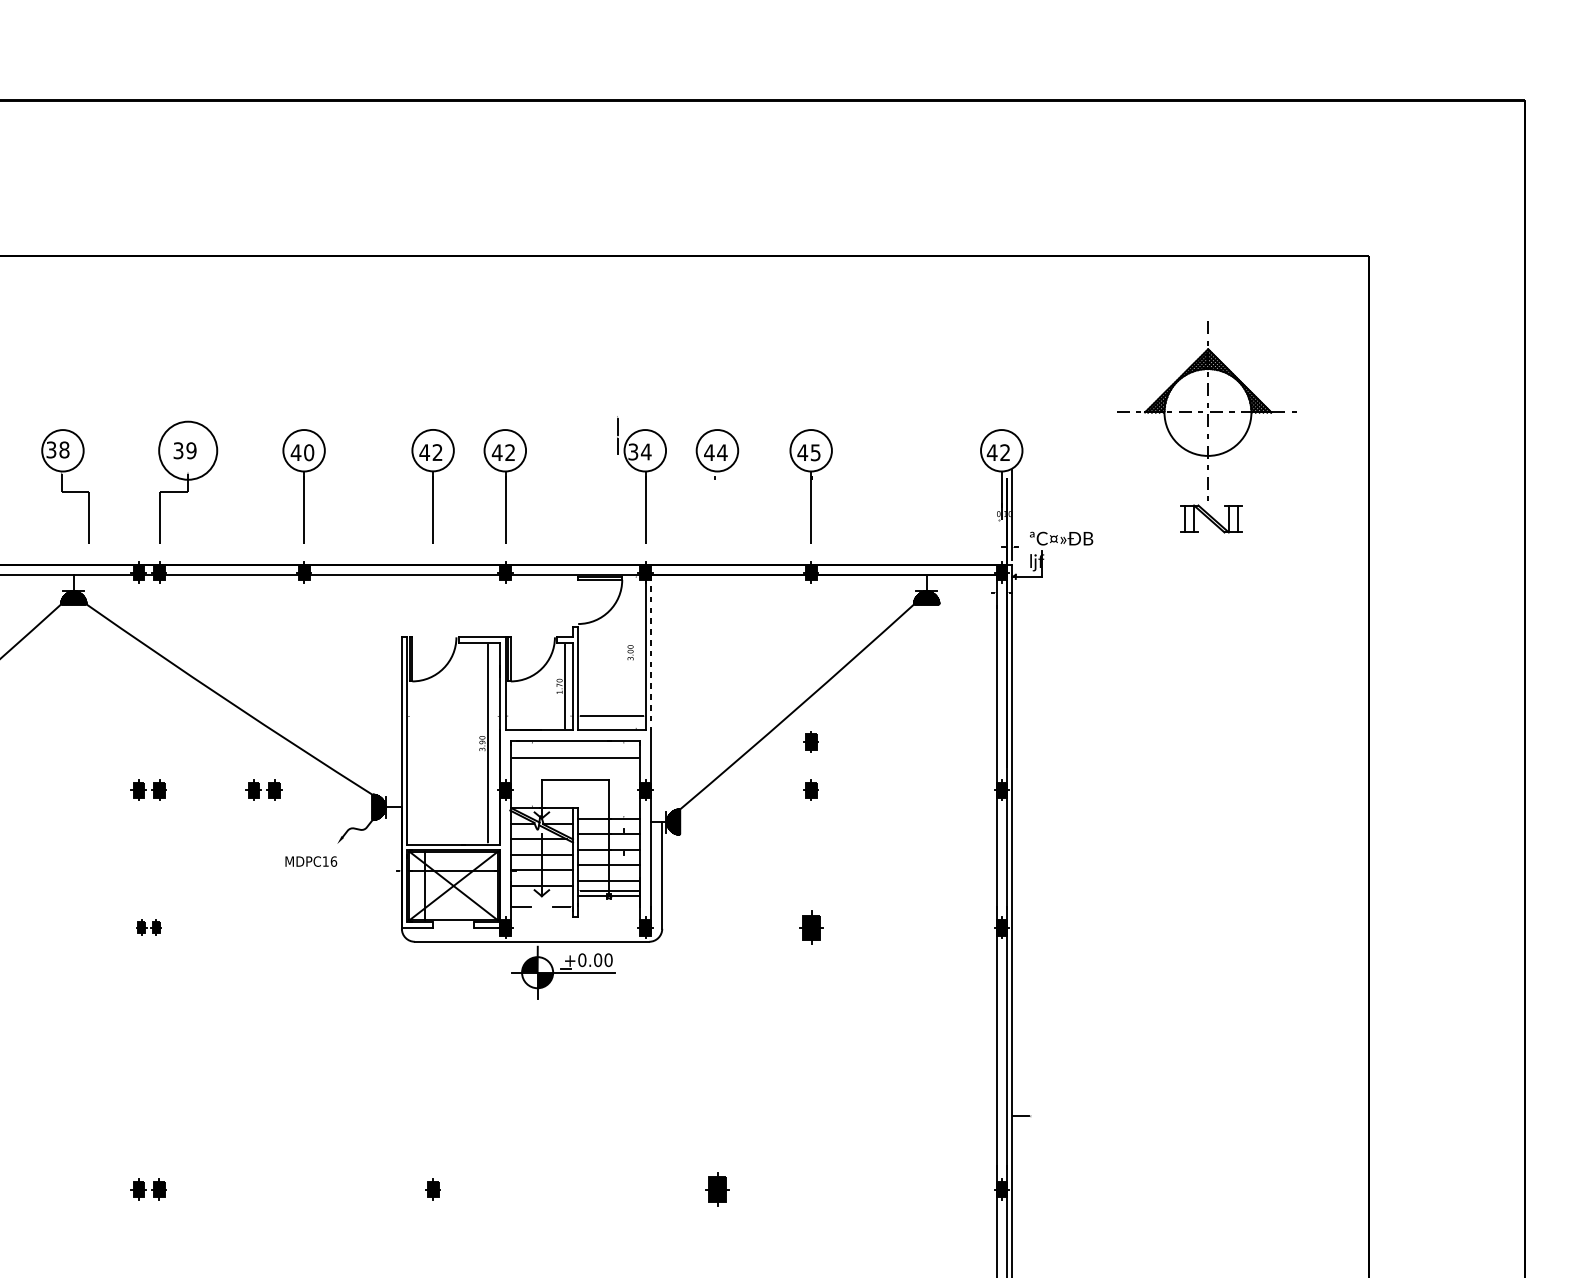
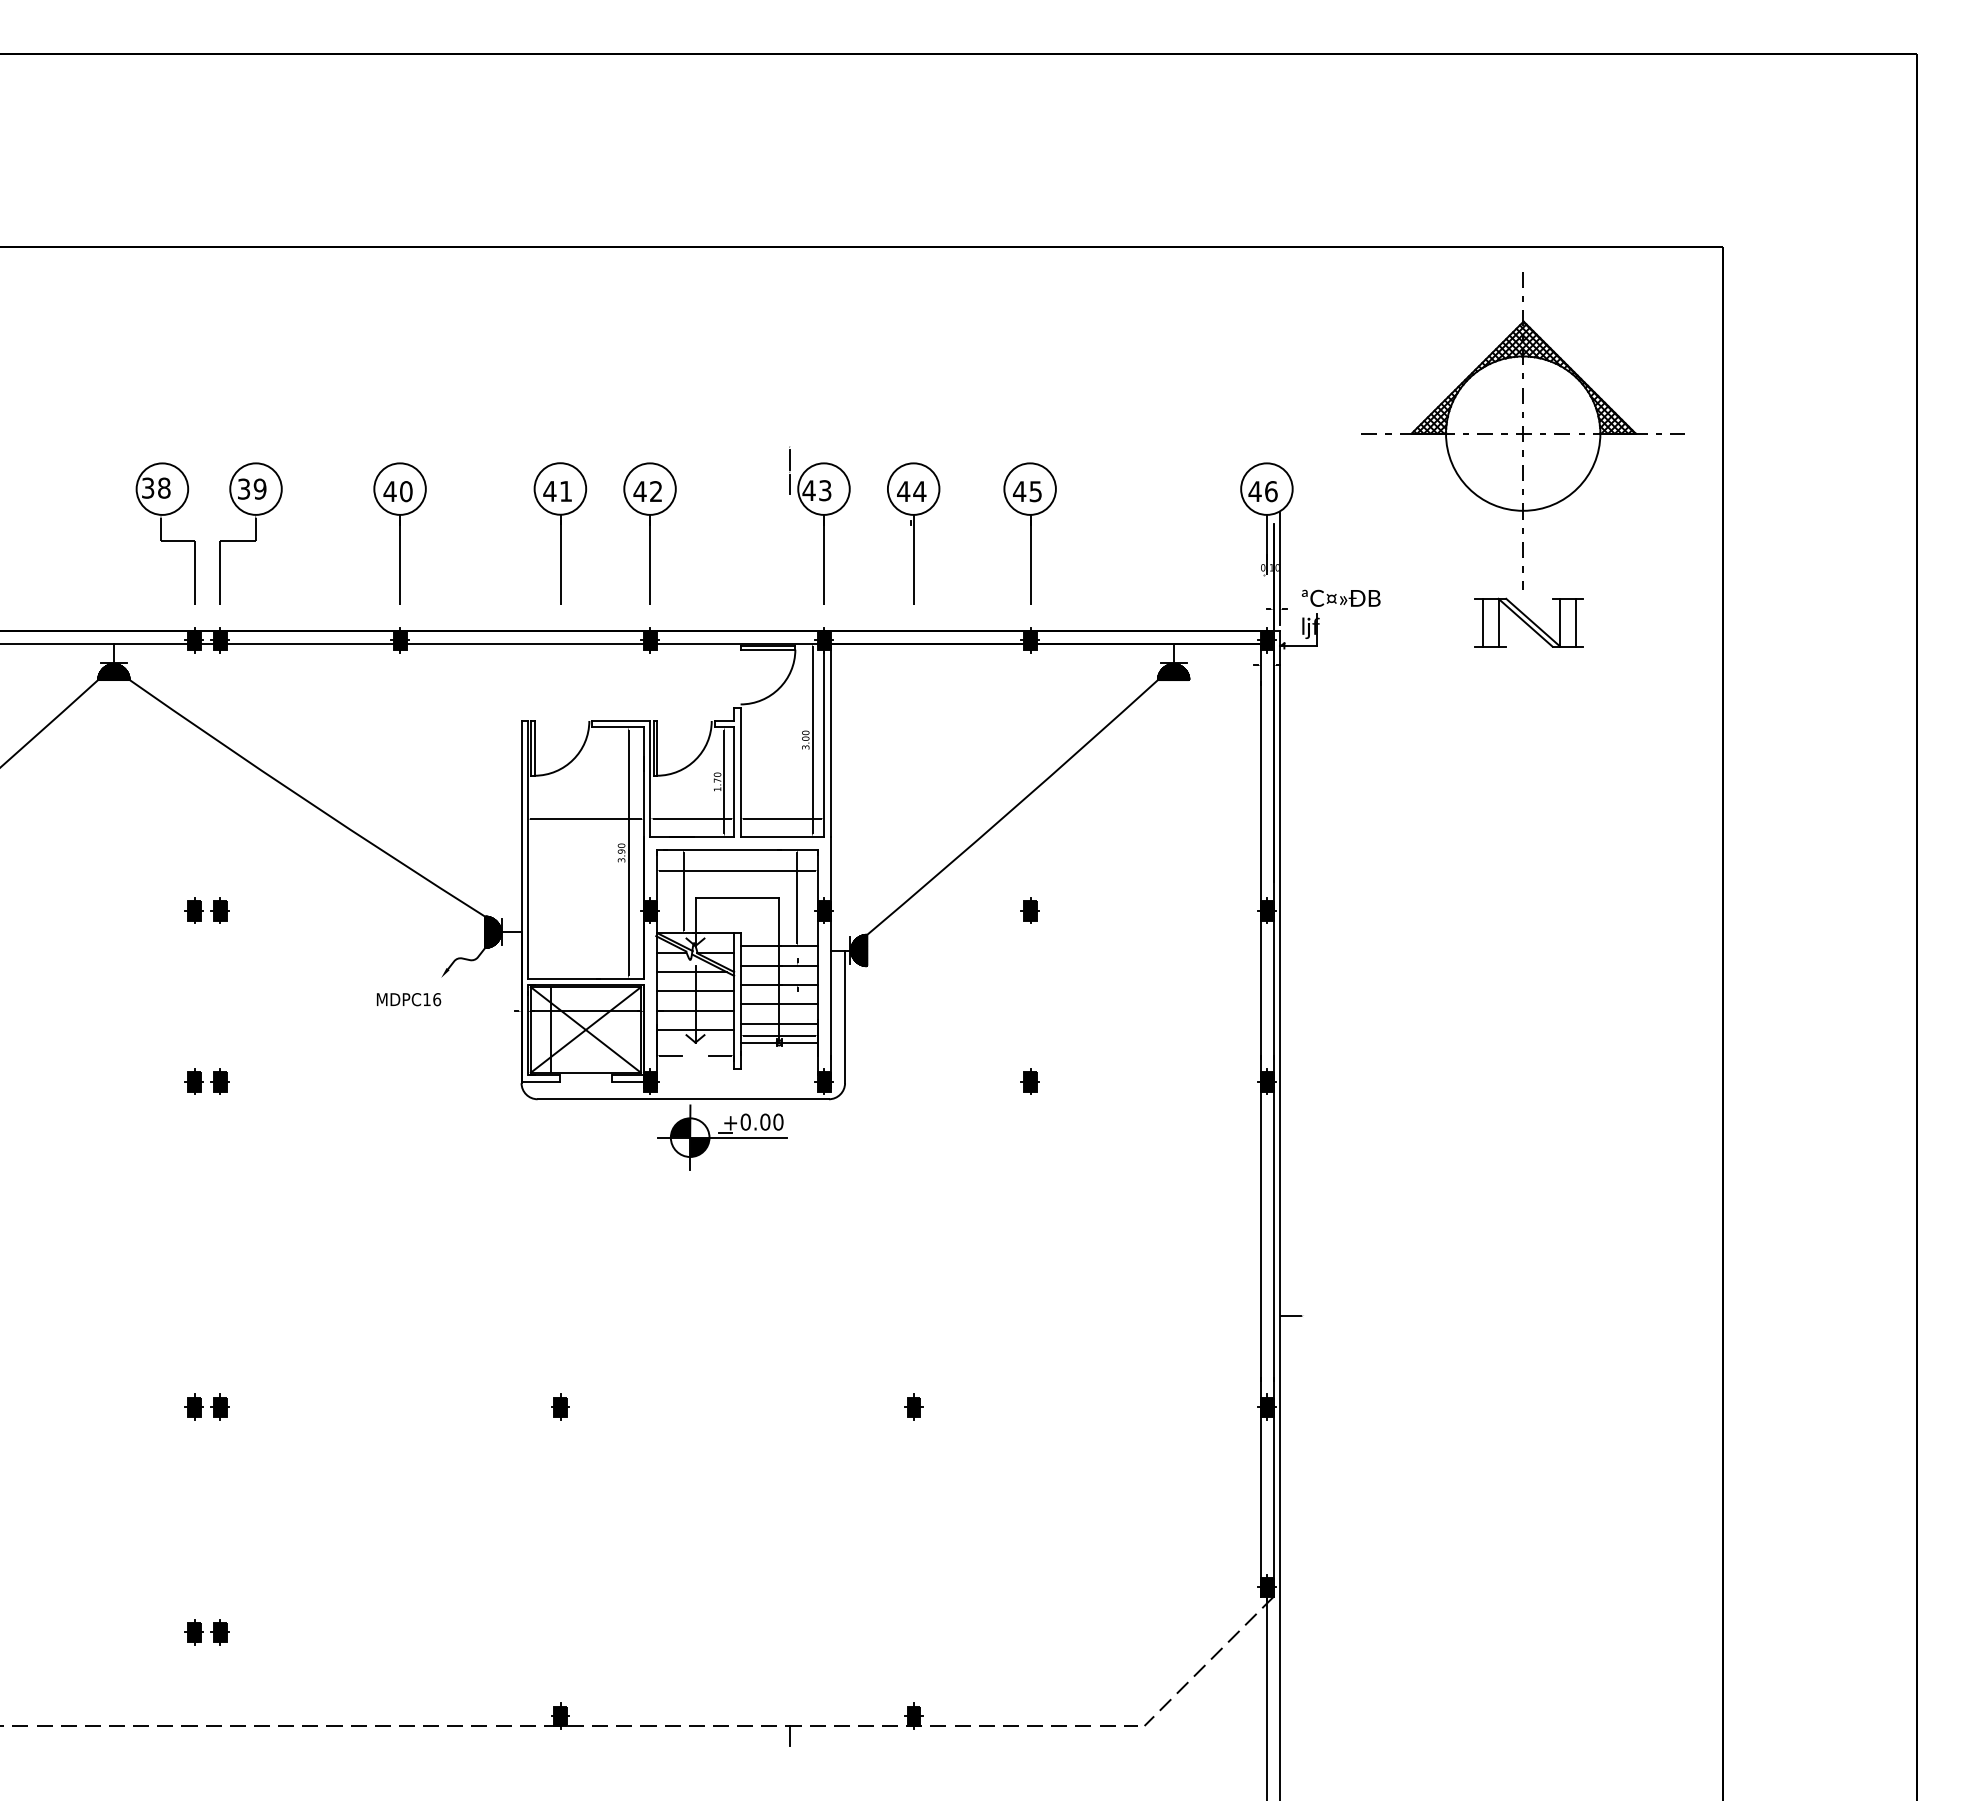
part: (1207, 426) -> (1522, 459), size x1.43
circle: (187, 450) -> (255, 488), size x0.71
text: (437, 451) -> (565, 490), 42 -> 41
text: (639, 451) -> (816, 490), 34 -> 43
text: (1005, 452) -> (1271, 491), 42 -> 46
part: (65, 486) -> (165, 533), moved
line: (718, 507) -> (914, 559), added
line: (636, 652) -> (812, 739), added
line: (650, 653) -> (830, 740), dashed -> solid
line: (538, 715) -> (691, 818), added
line: (453, 716) -> (585, 819), added
part: (810, 741) -> (1029, 850), removed
line: (532, 774) -> (683, 891), added
line: (623, 779) -> (797, 897), added
part: (263, 789) -> (349, 910), removed
part: (148, 927) -> (206, 1081), size x1.43
part: (810, 927) -> (1029, 1081), size x0.62
part: (717, 1189) -> (913, 1406), size x0.62

